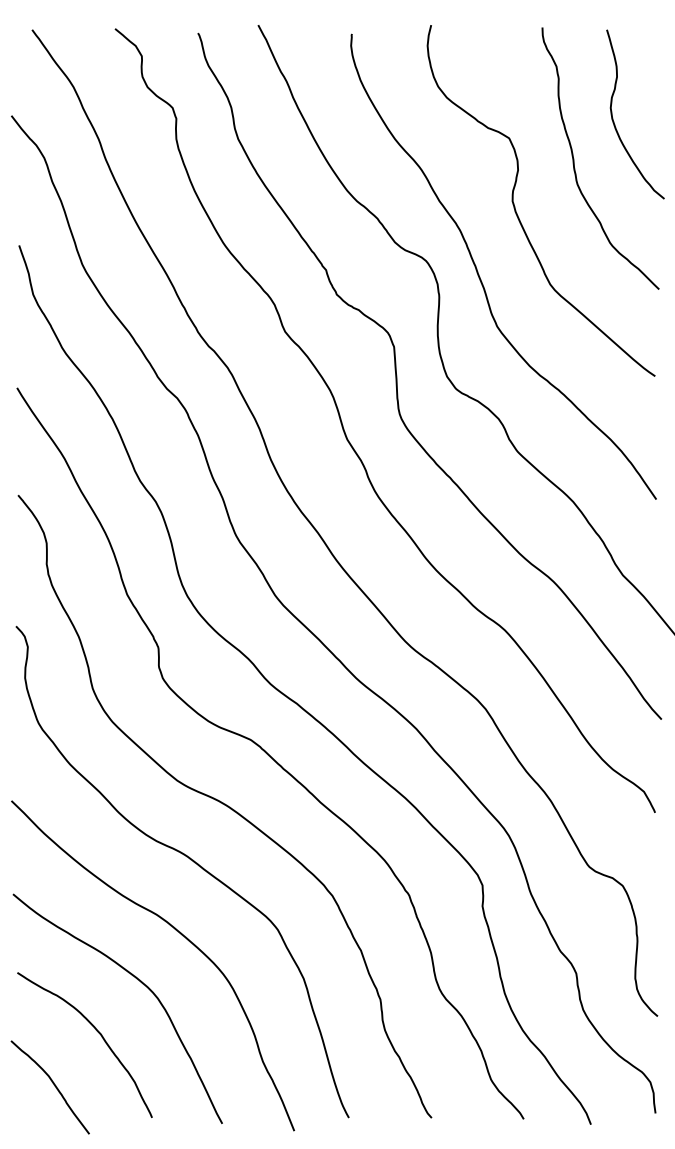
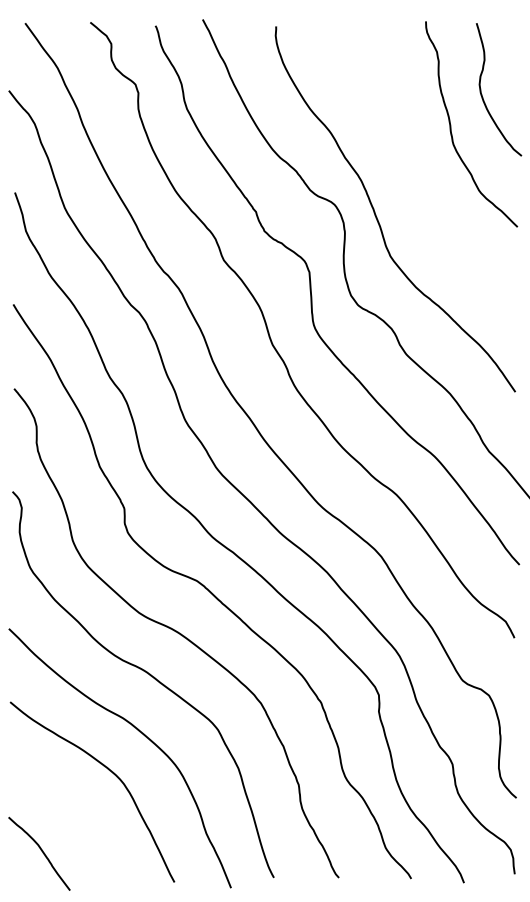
curve: (515, 206) -> (404, 161), removed
curve: (96, 1031) -> (75, 809), removed

